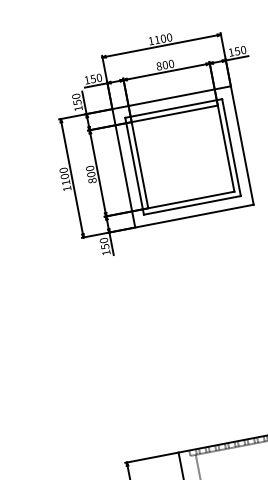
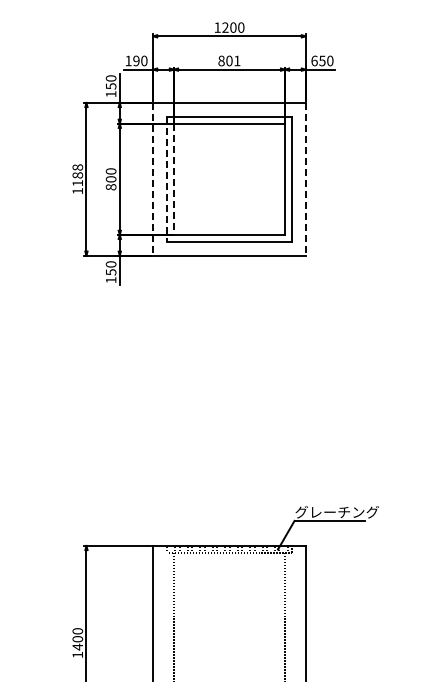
text: (157, 39) -> (225, 27), 1100 -> 1200
text: (231, 52) -> (314, 60), 150 -> 650
text: (171, 63) -> (237, 60), 800 -> 801
text: (93, 78) -> (136, 60), 150 -> 190
line: (242, 145) -> (305, 179), solid -> dashed
line: (139, 165) -> (173, 179), solid -> dashed
line: (135, 166) -> (167, 179), solid -> dashed
line: (124, 168) -> (153, 179), solid -> dashed
text: (64, 173) -> (77, 171), 1100 -> 1188

